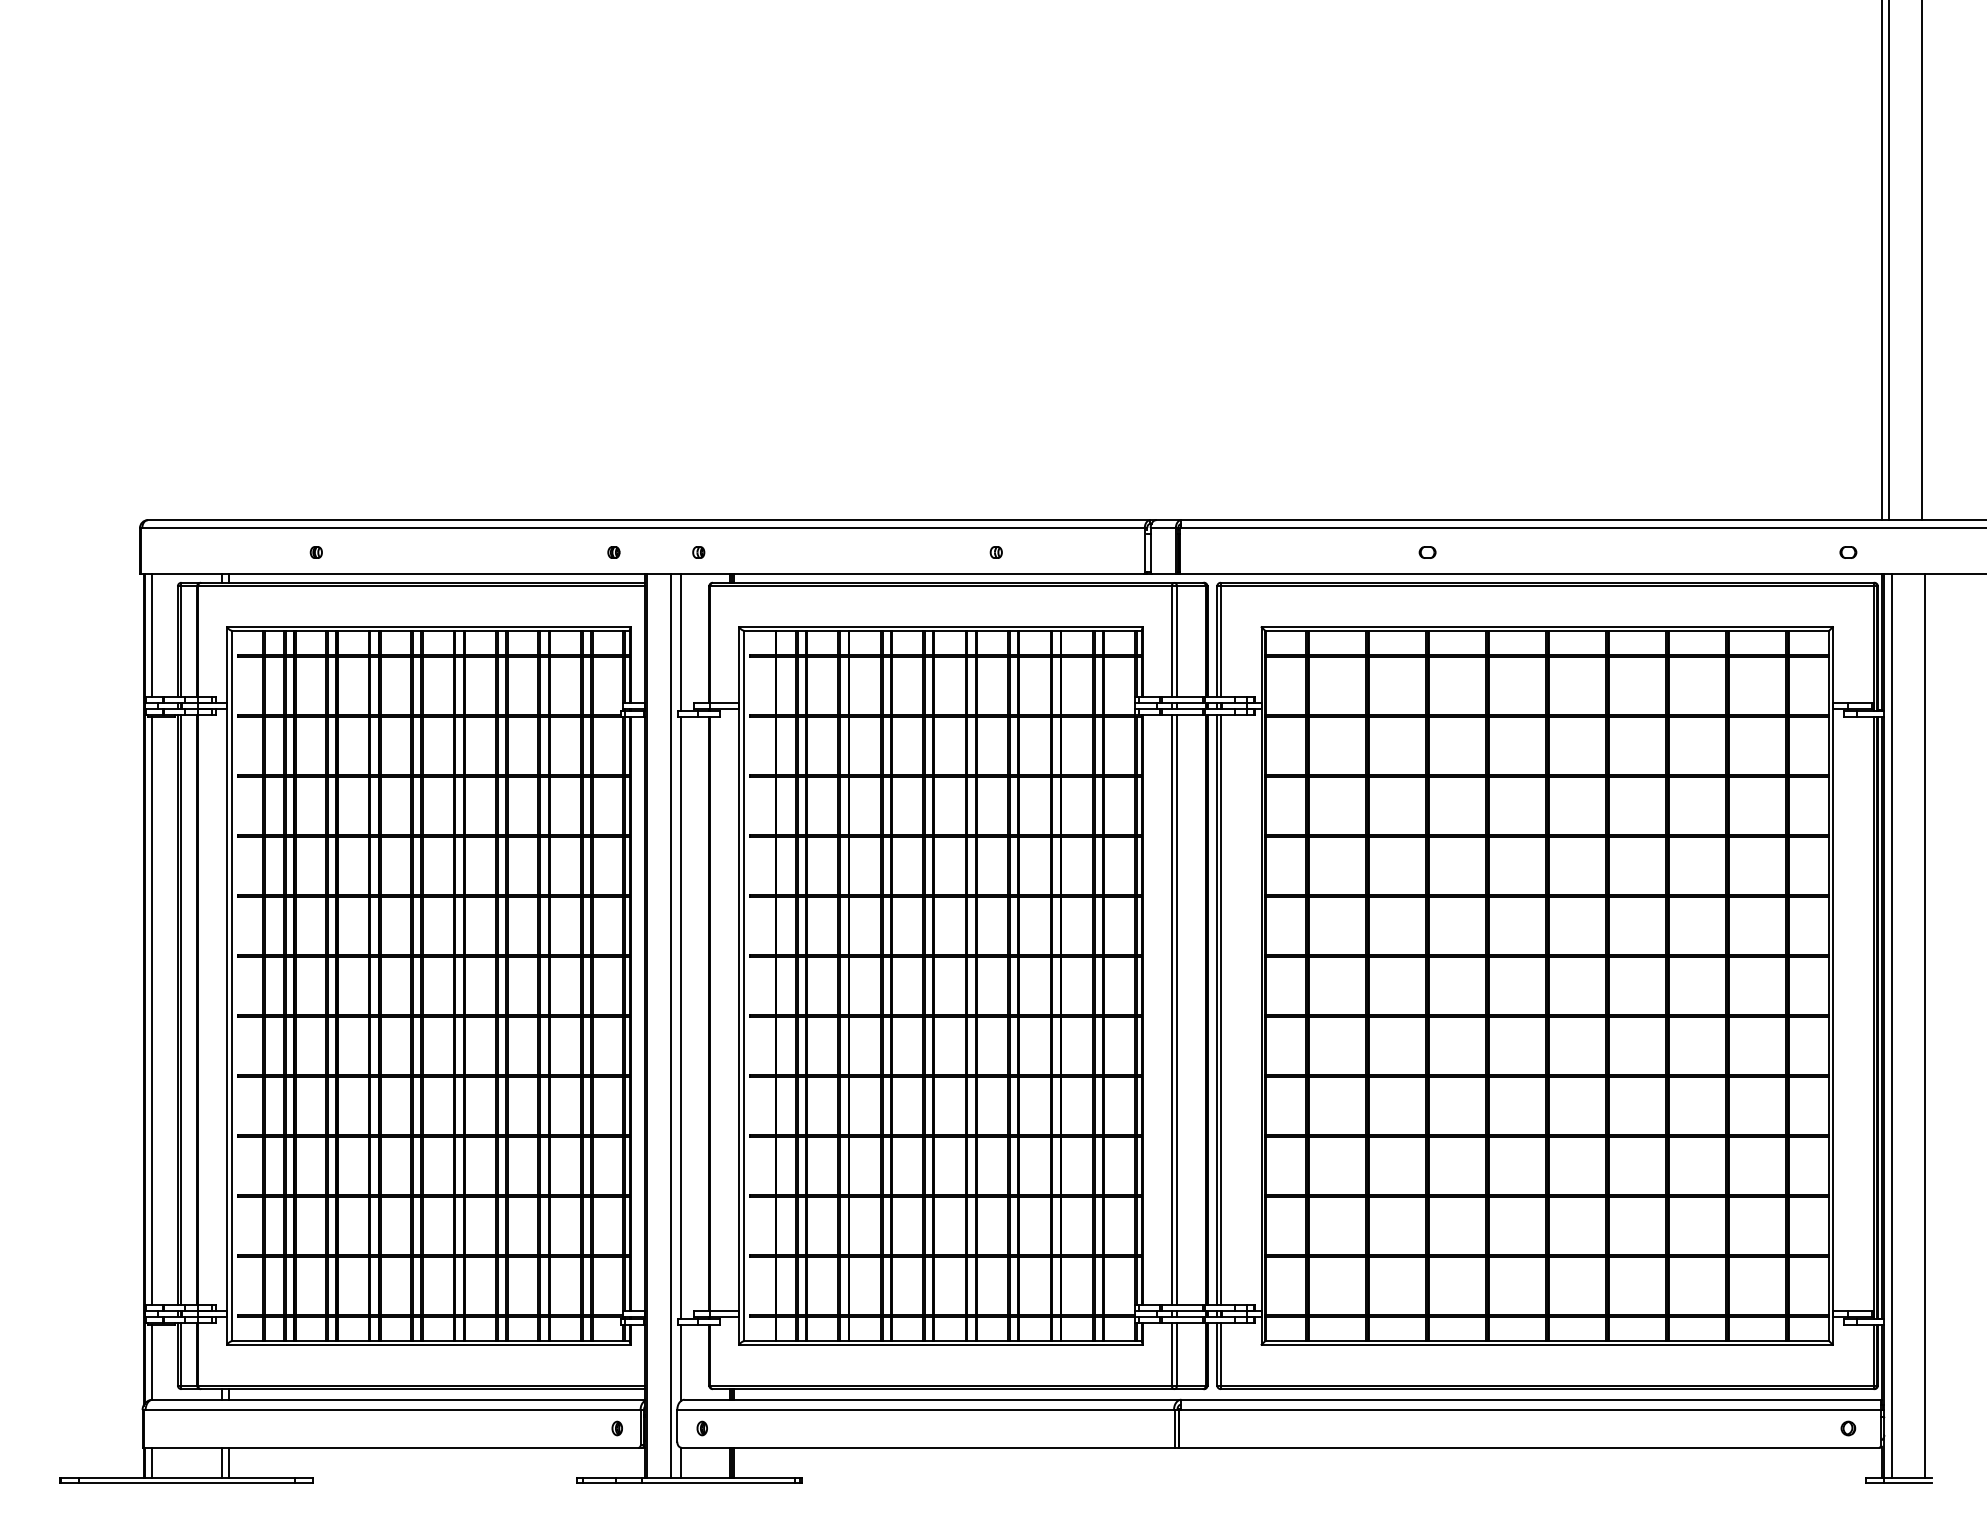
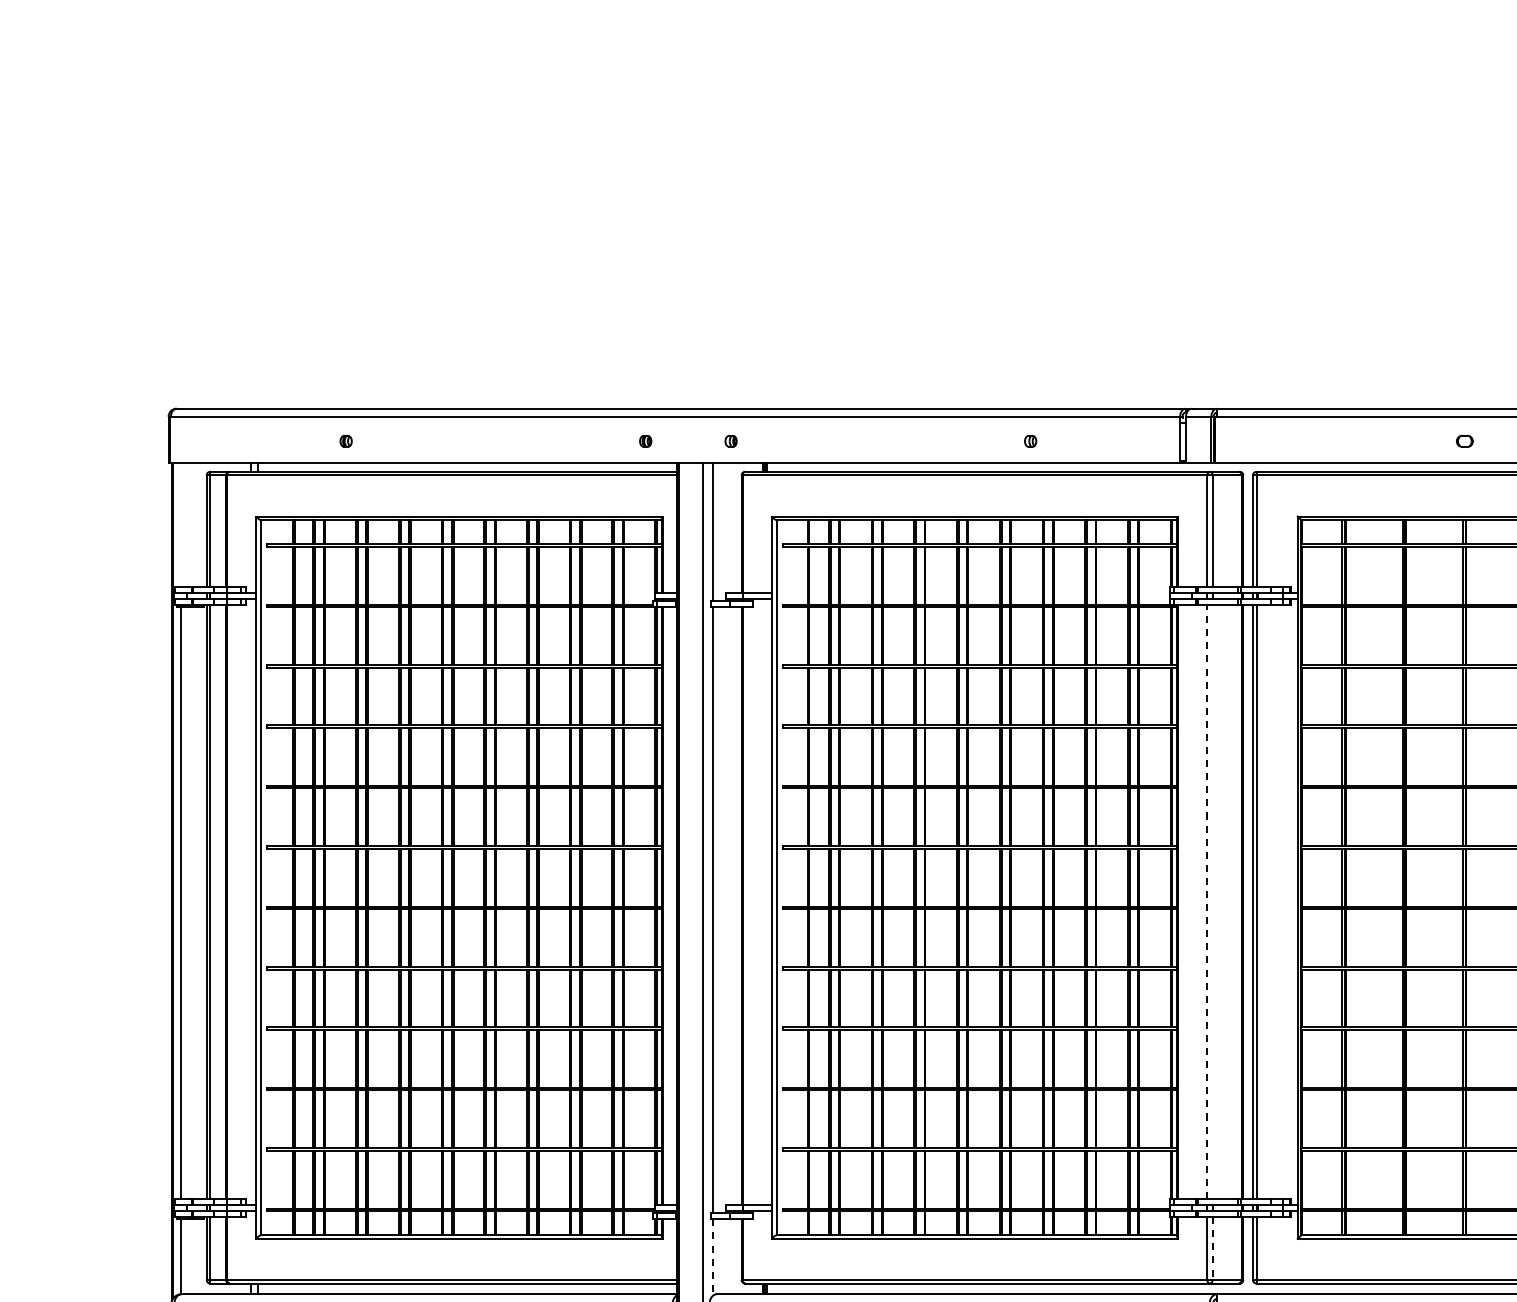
line: (152, 635) -> (181, 524), removed
line: (1171, 1009) -> (1207, 901), solid -> dashed
line: (1176, 1009) -> (1212, 901), removed
line: (1176, 1354) -> (1212, 1248), solid -> dashed
line: (680, 1363) -> (712, 1257), solid -> dashed

